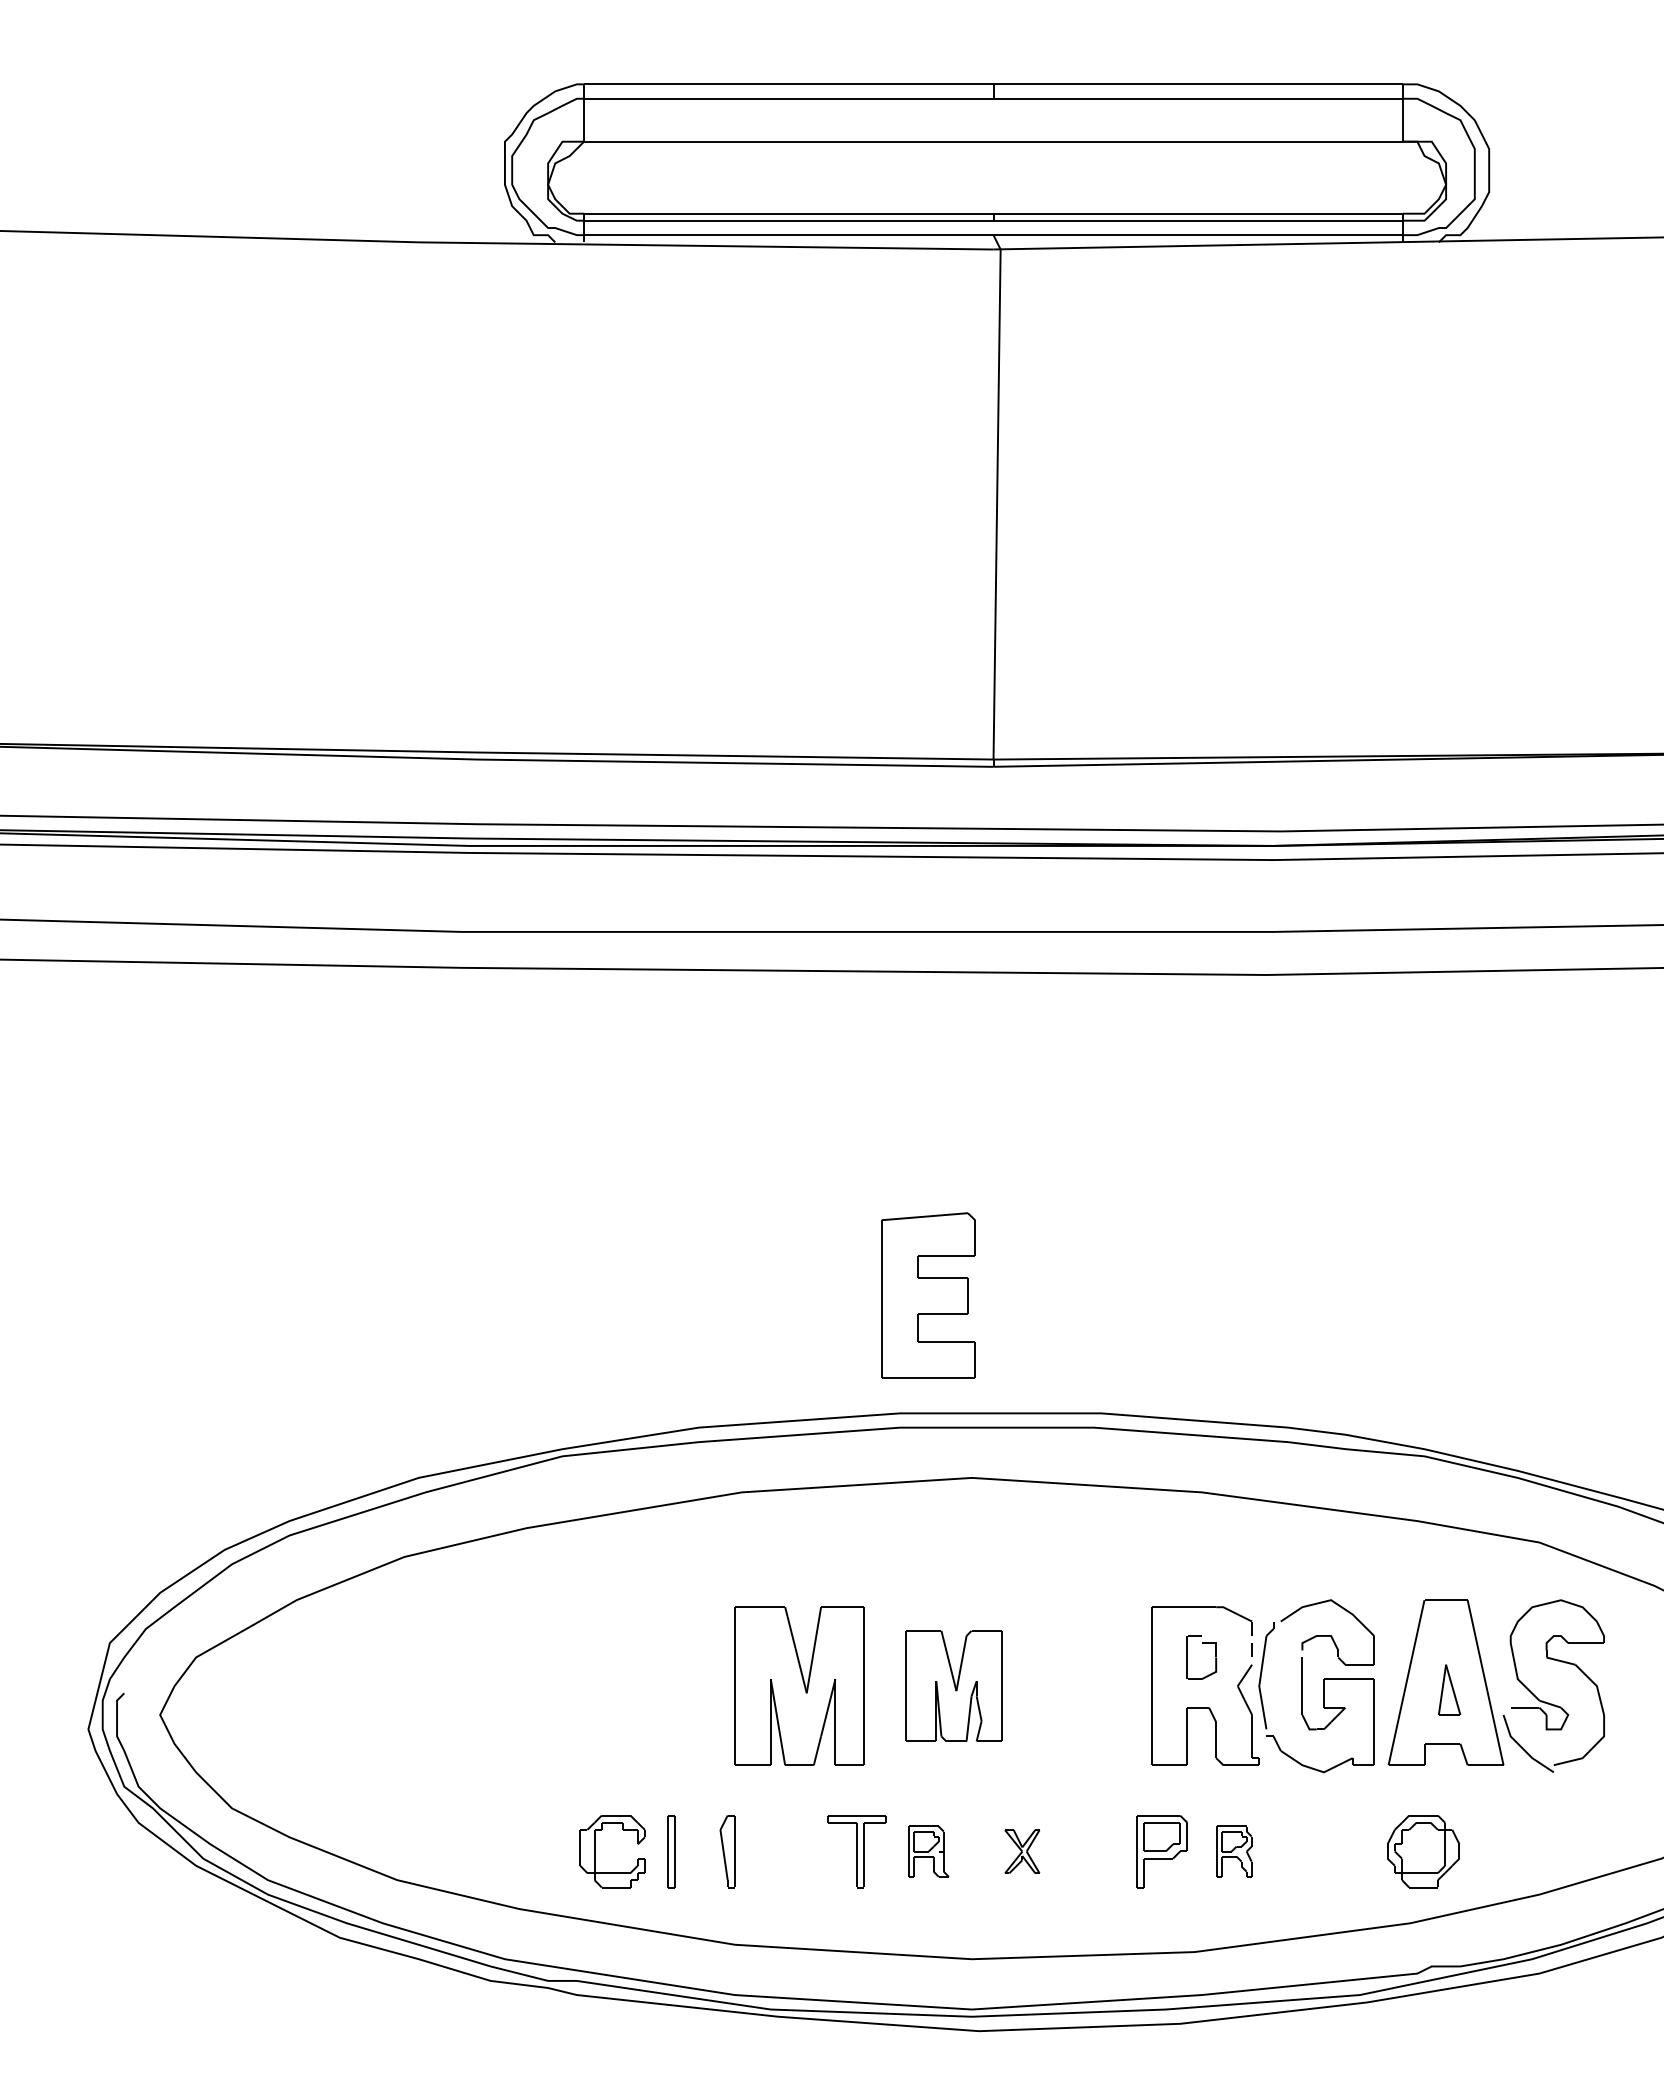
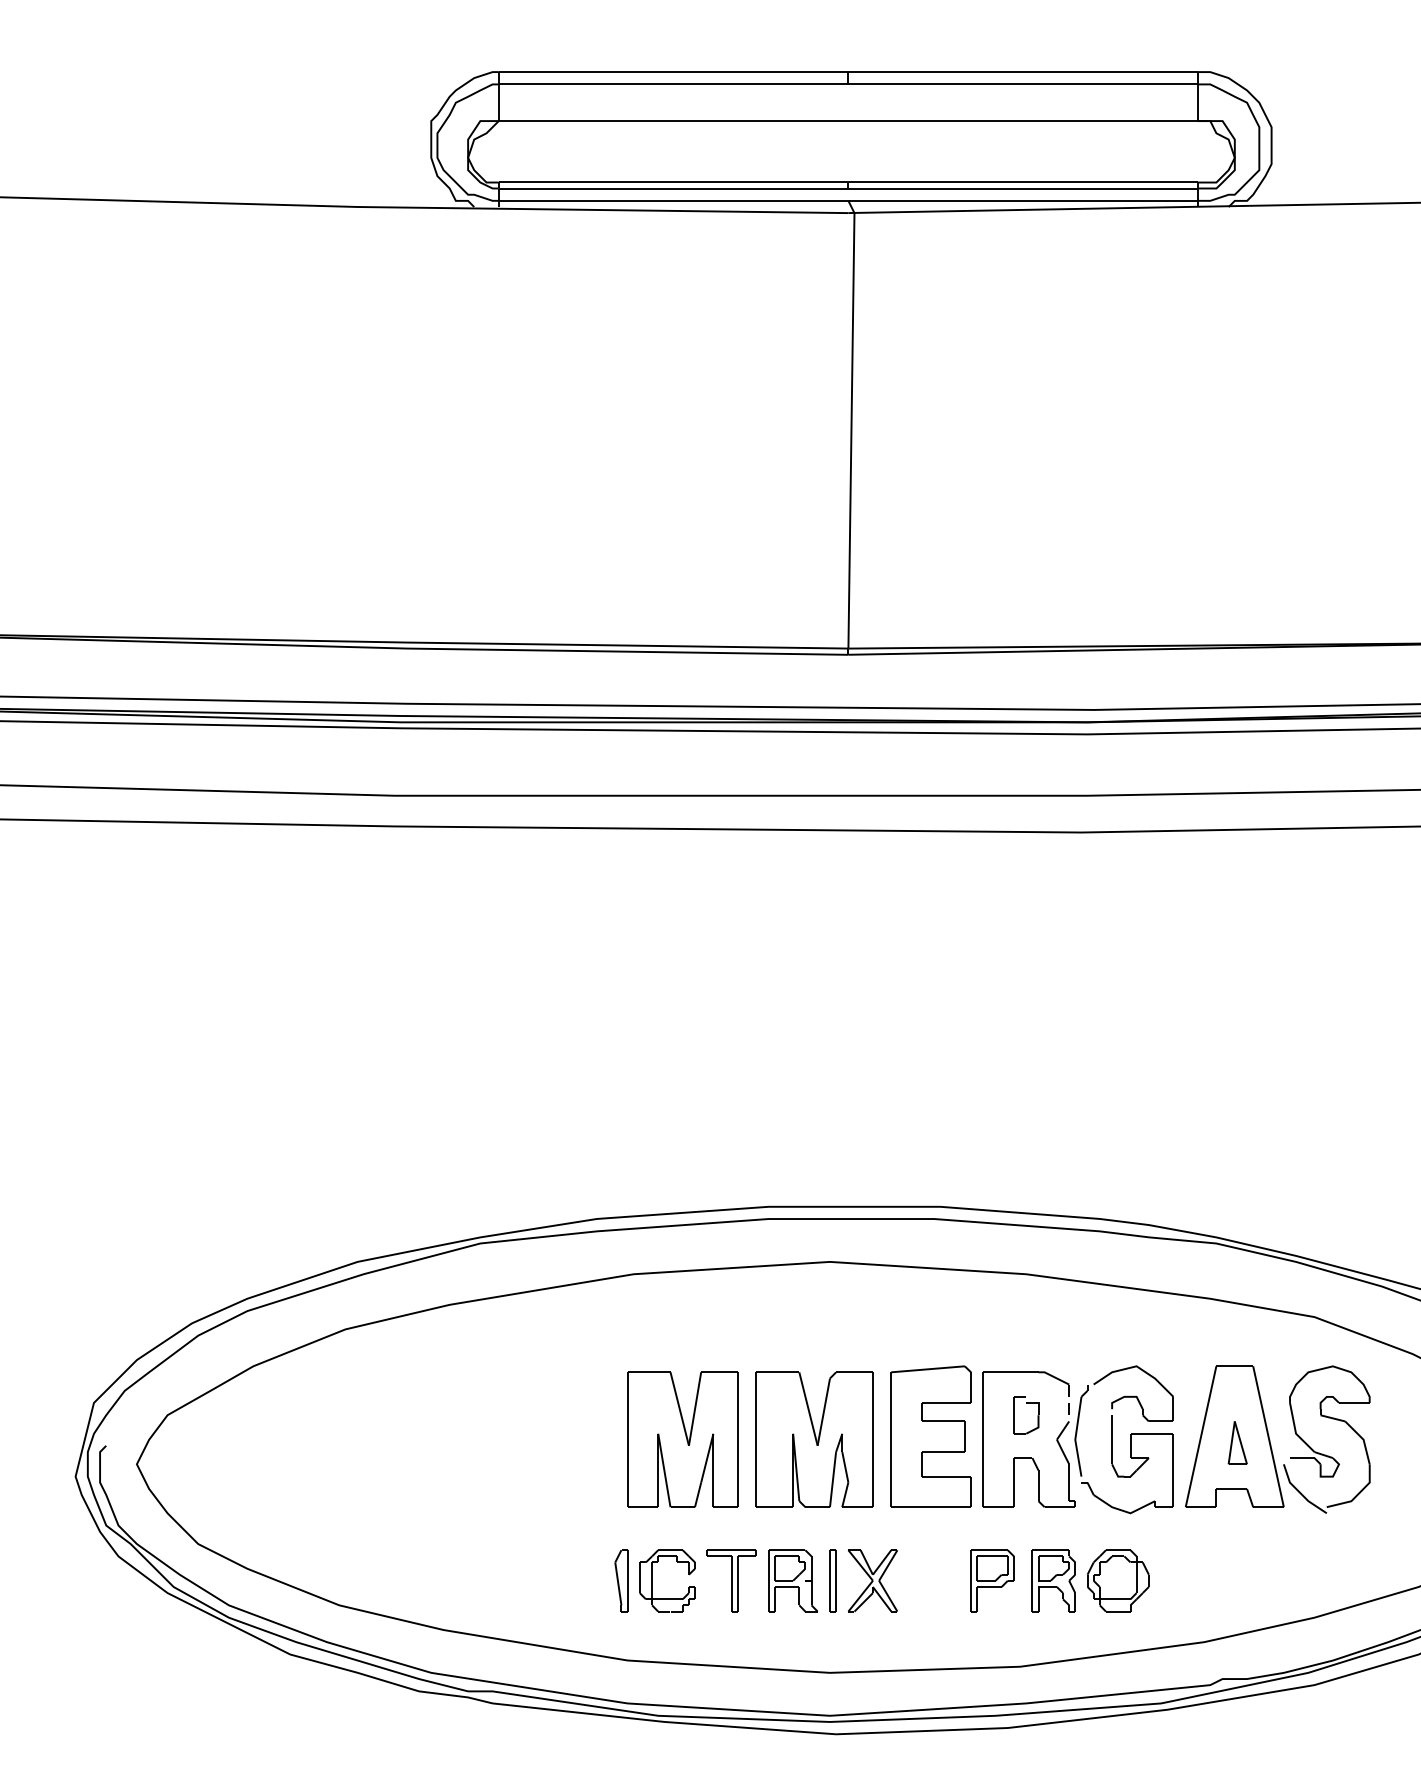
part: (928, 1295) -> (931, 1436), moved
part: (953, 1685) -> (814, 1439), size x1.43
part: (595, 1851) -> (652, 1580), moved
part: (671, 1851) -> (833, 1580), moved
part: (928, 1851) -> (792, 1580), size x1.43
part: (1022, 1851) -> (873, 1580), size x1.67
part: (1233, 1851) -> (1053, 1580), size x1.43
part: (1423, 1851) -> (1118, 1580), moved

